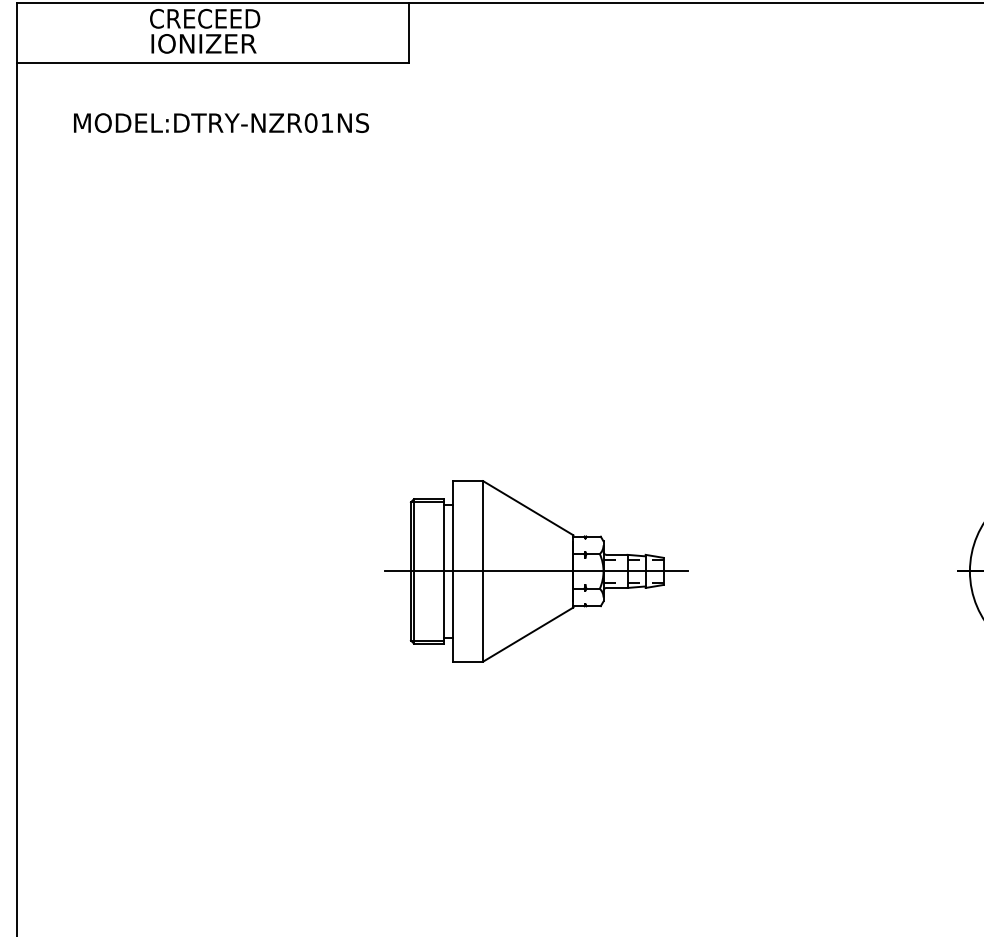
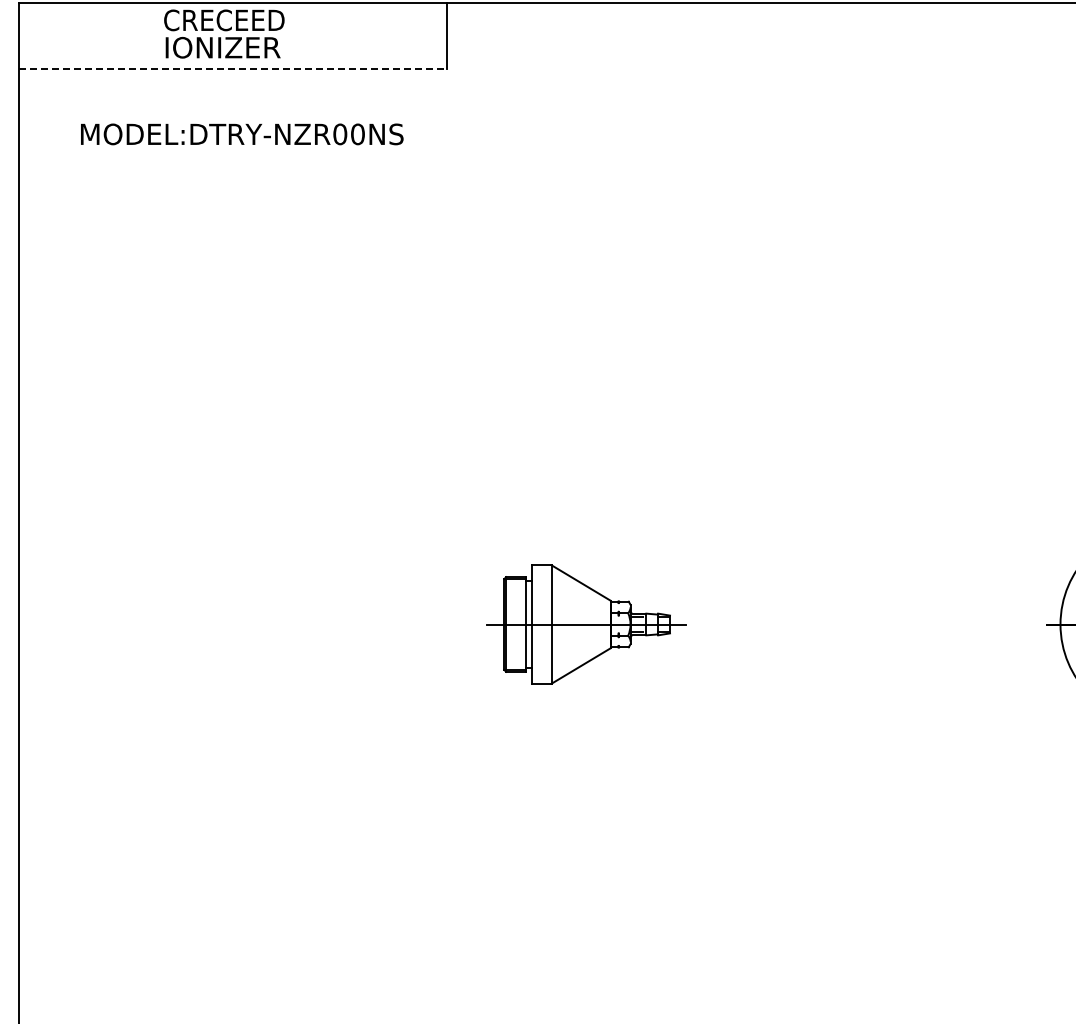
line: (213, 62) -> (233, 68), solid -> dashed
text: (326, 123) -> (357, 134), MODEL:DTRY-NZR01NS -> MODEL:DTRY-NZR00NS
part: (536, 571) -> (586, 624), size x0.6

